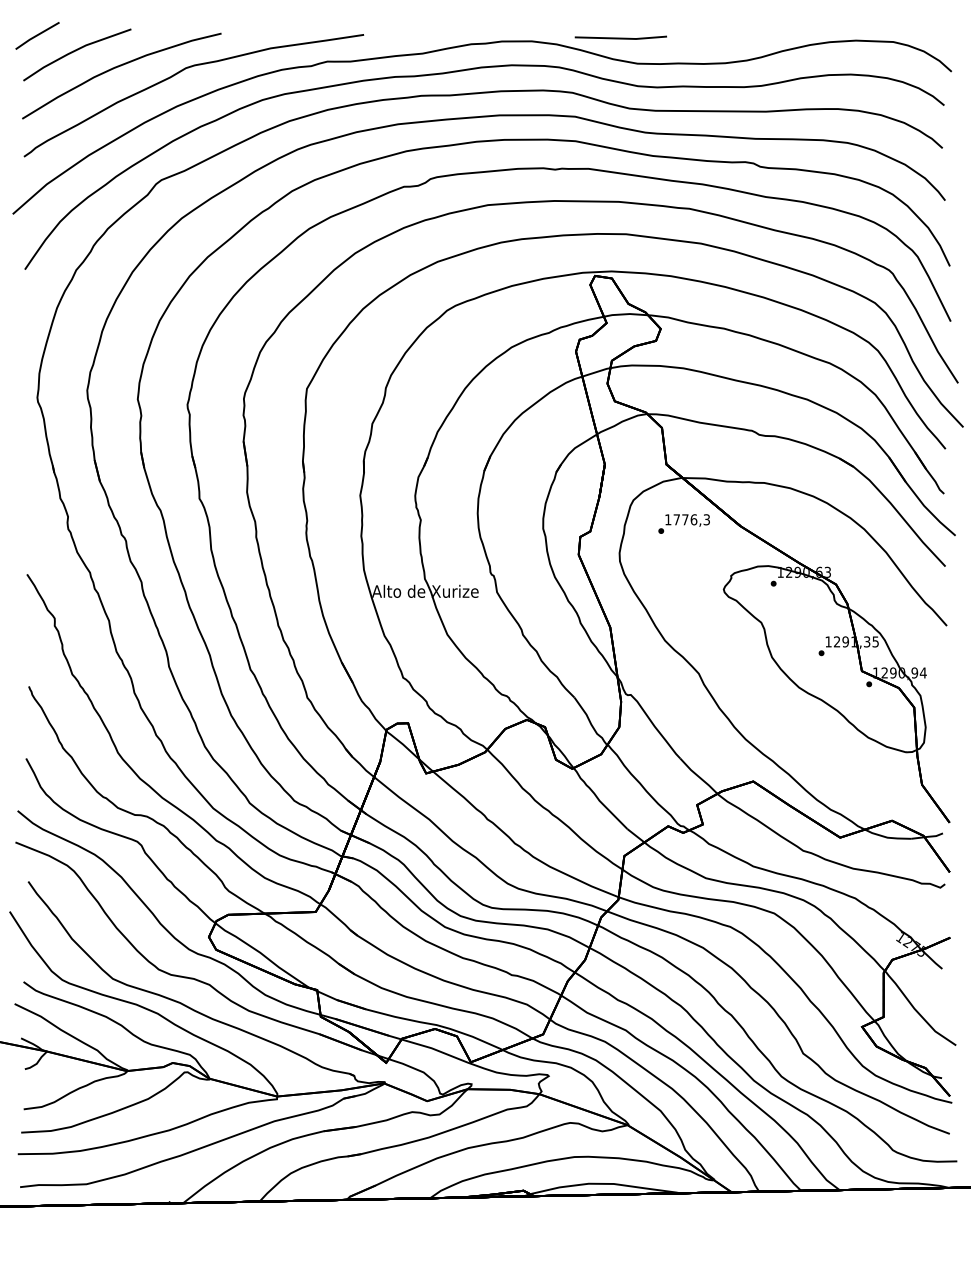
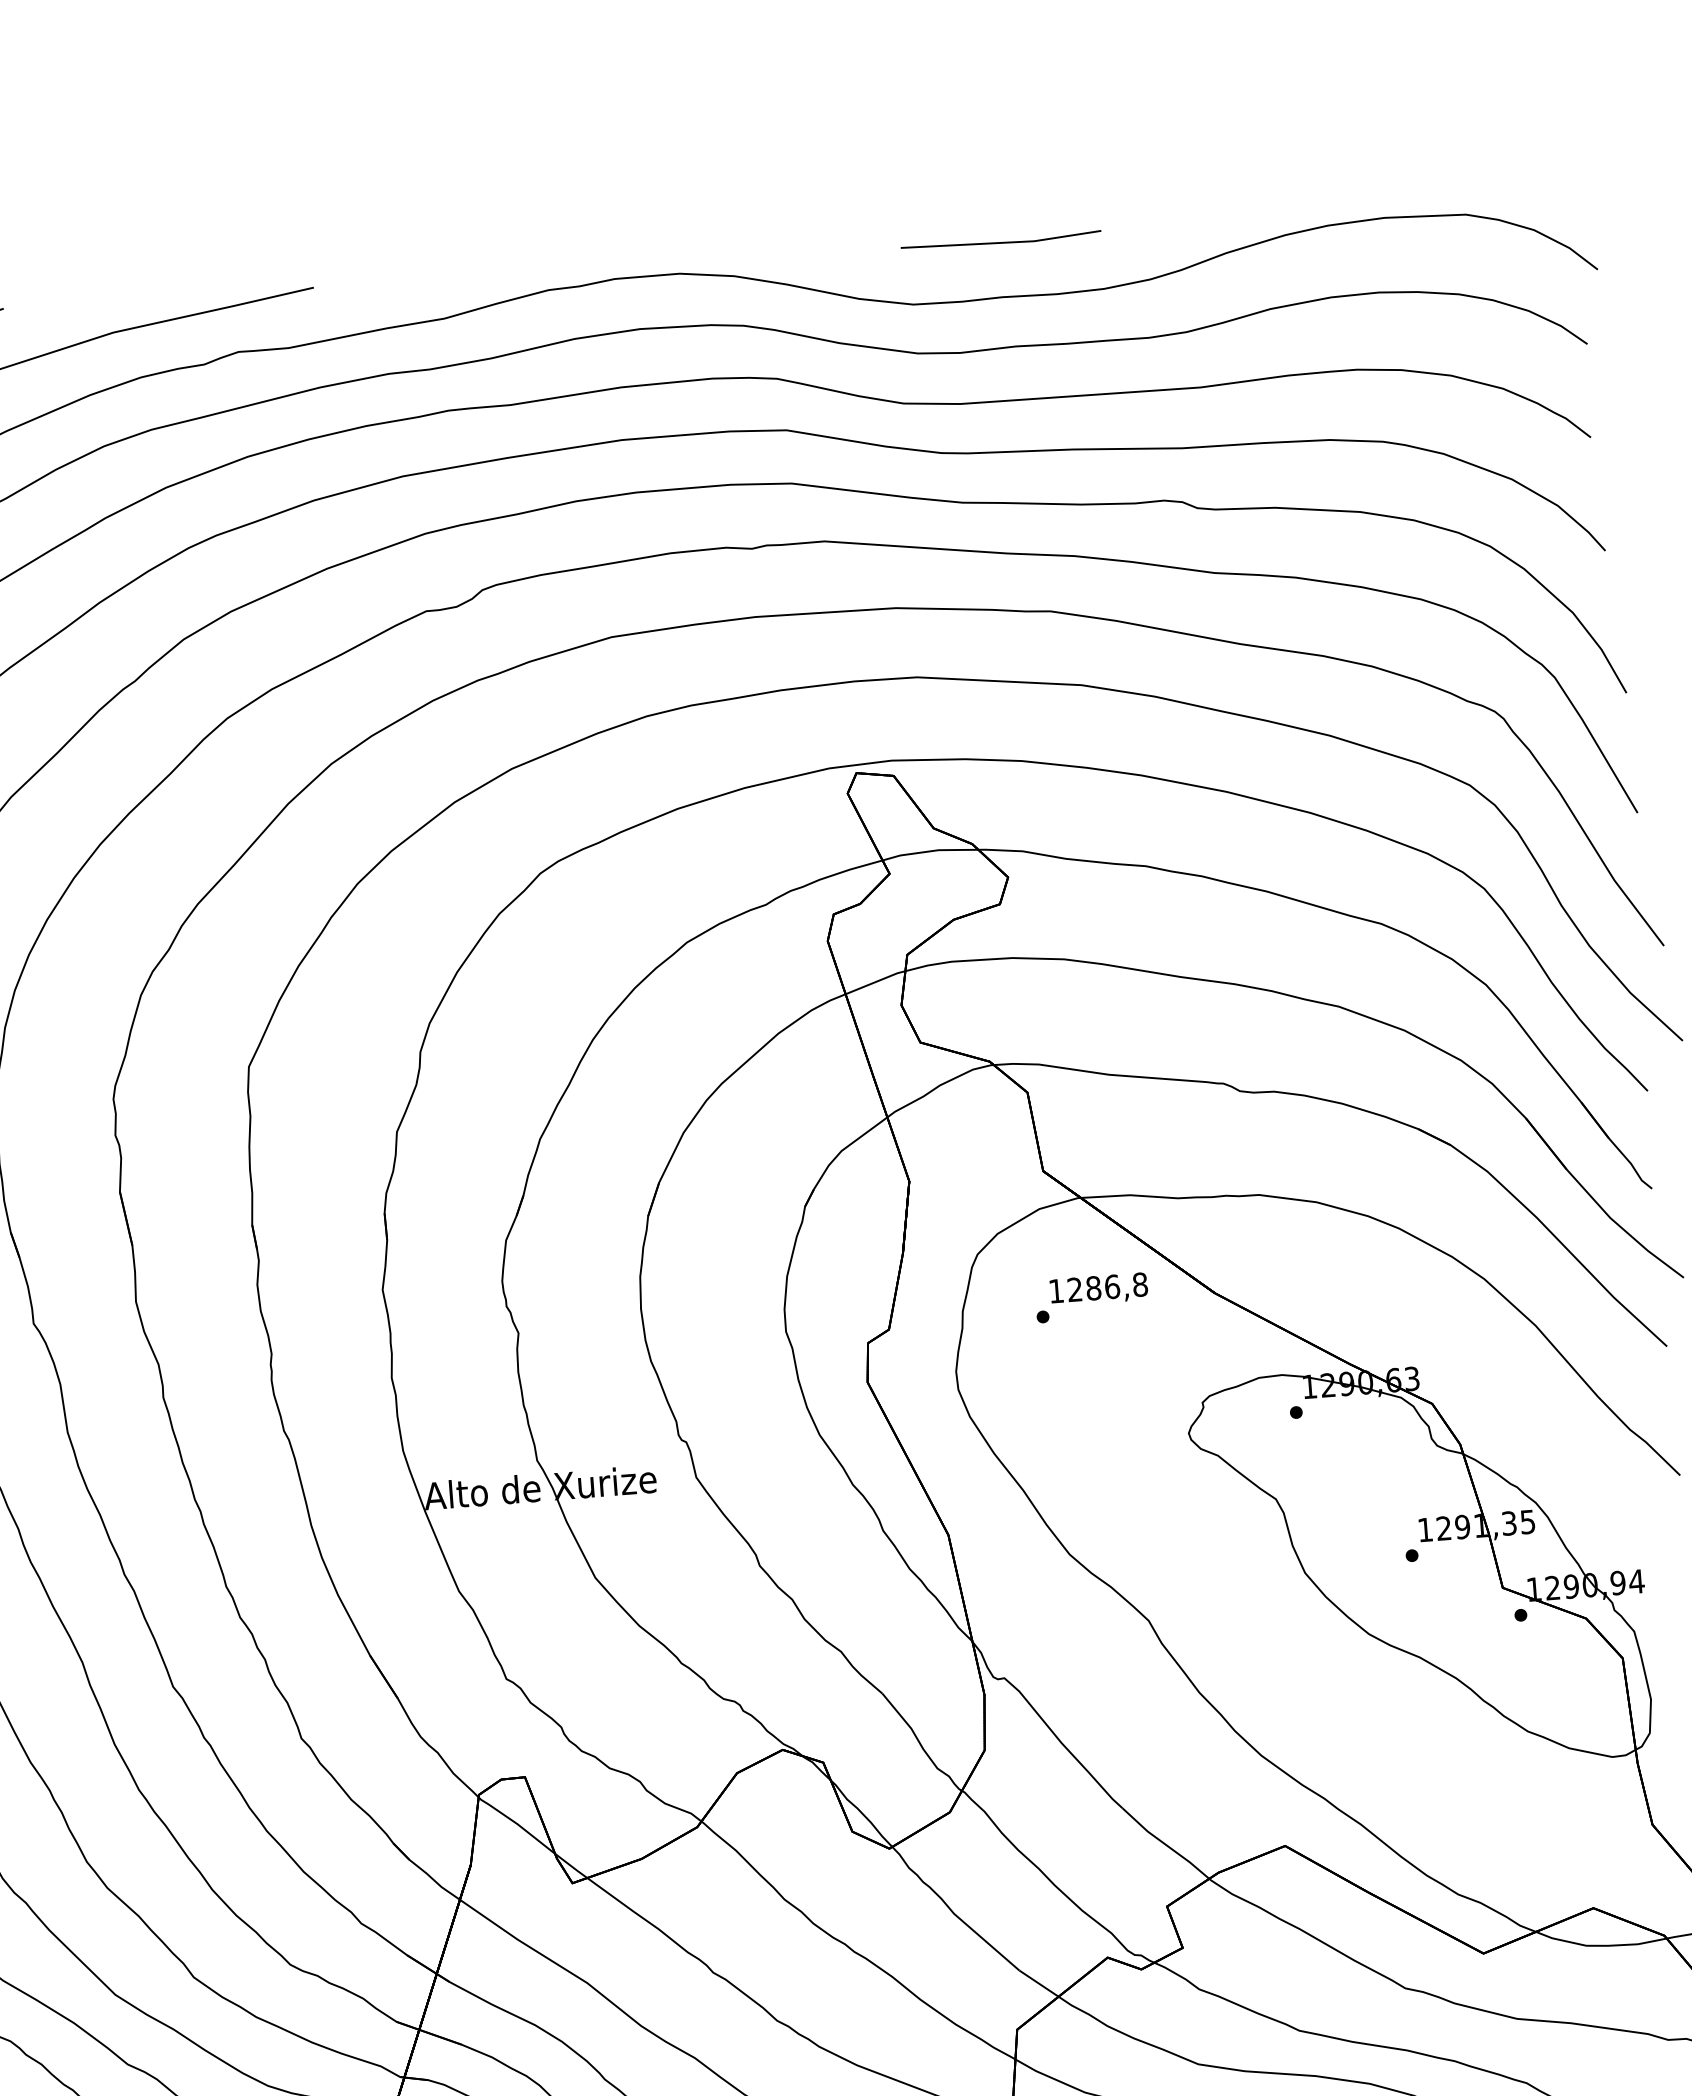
line: (620, 37) -> (1000, 240), moved
text: (691, 519) -> (1106, 1286), 1776,3 -> 1286,8

